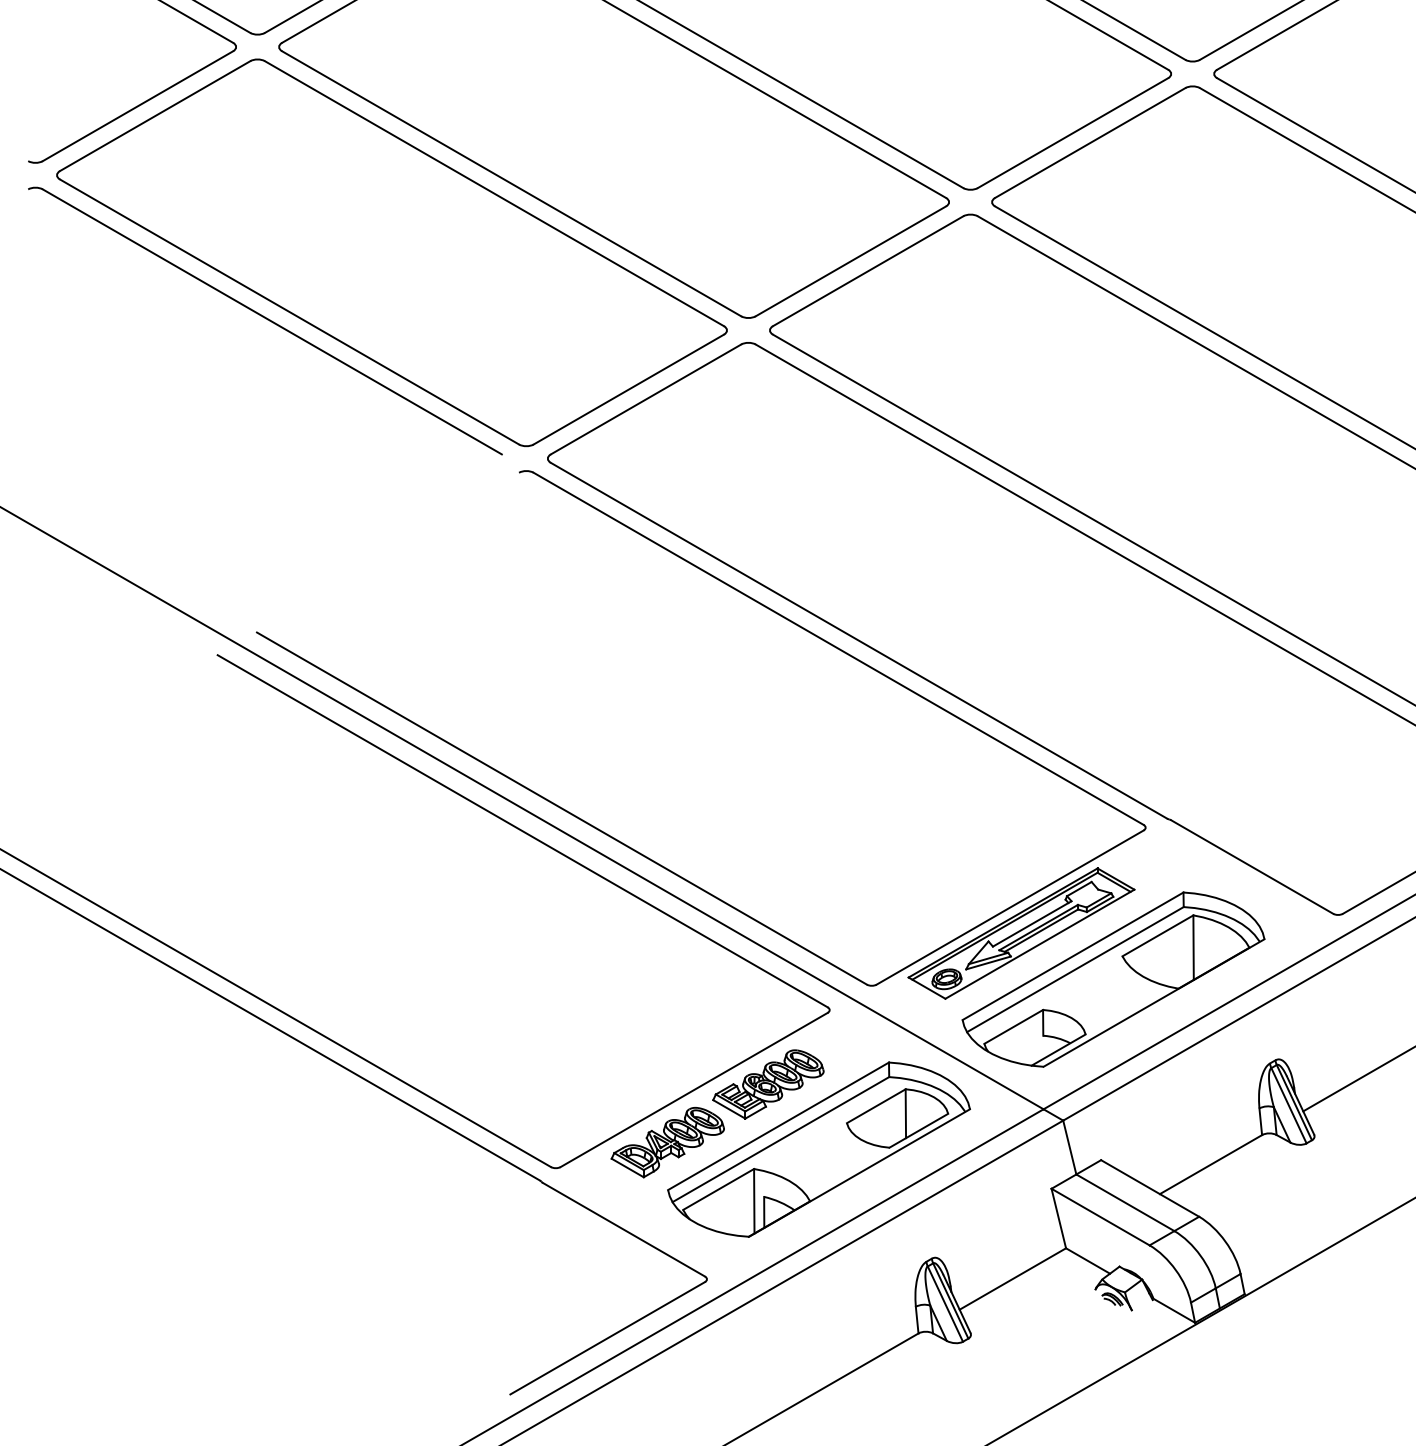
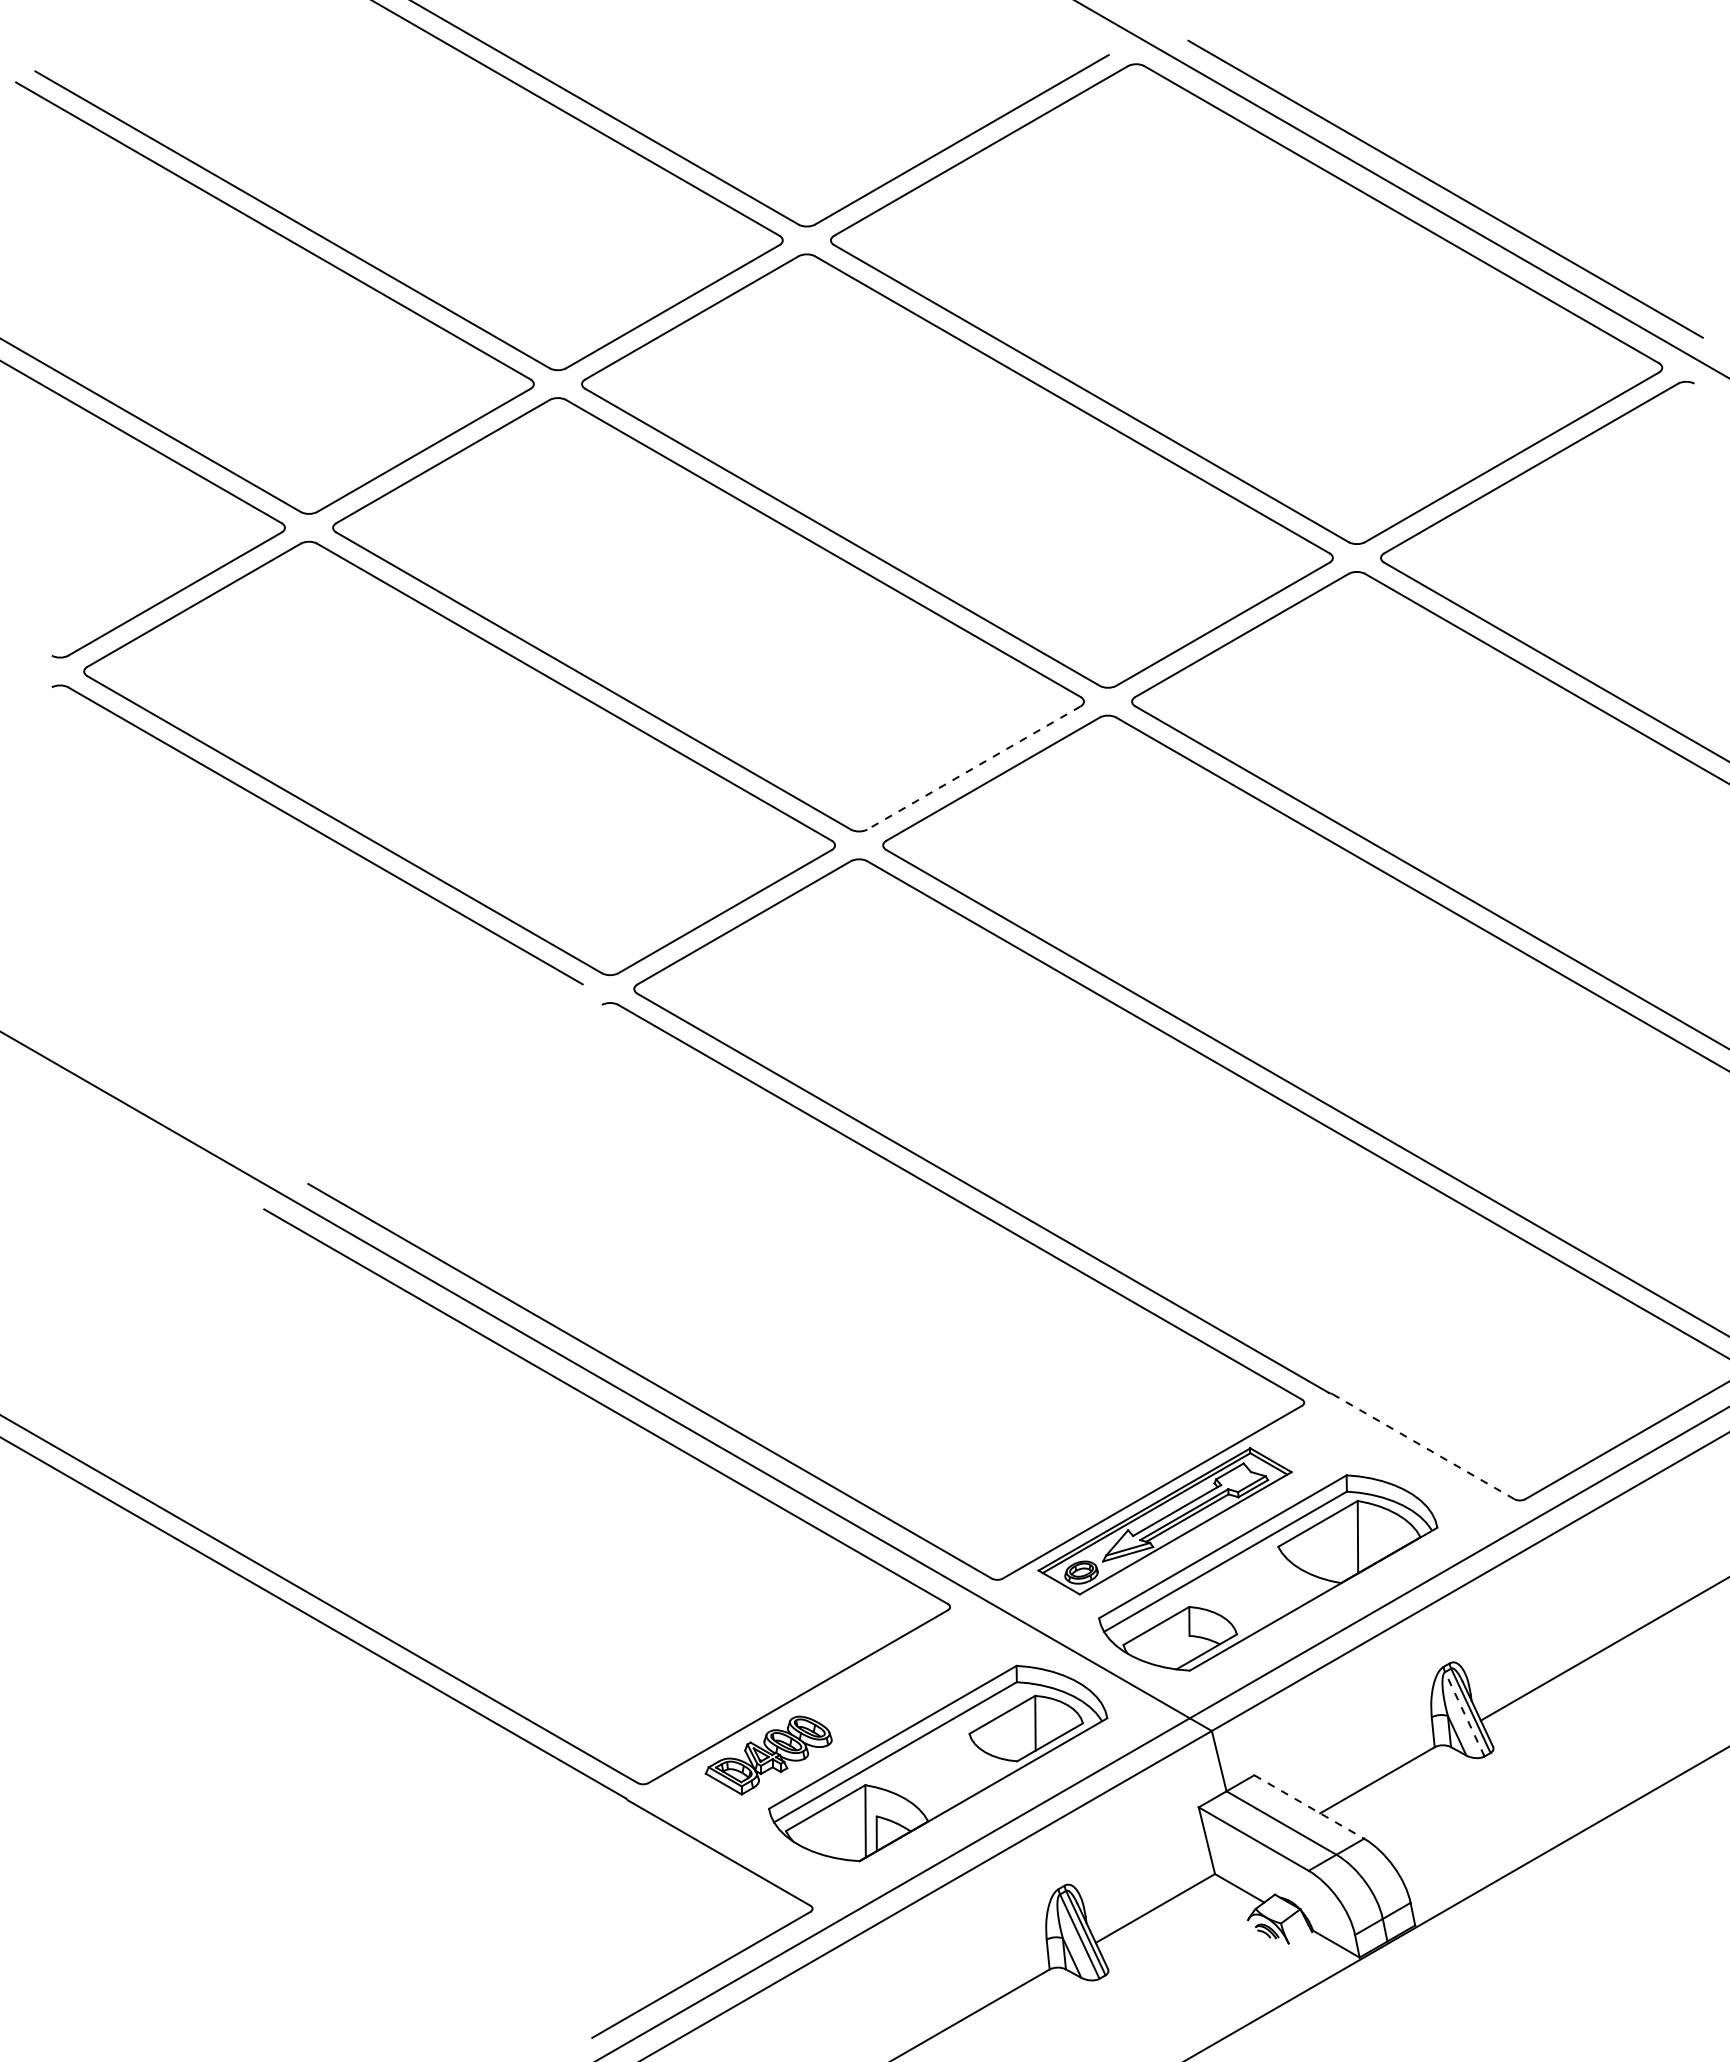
line: (850, 261) -> (973, 768), solid -> dashed
line: (1252, 866) -> (1423, 1446), solid -> dashed
part: (768, 1084) -> (881, 1690), removed
line: (1288, 1105) -> (1464, 1714), solid -> dashed
line: (1150, 1188) -> (1309, 1807), solid -> dashed

